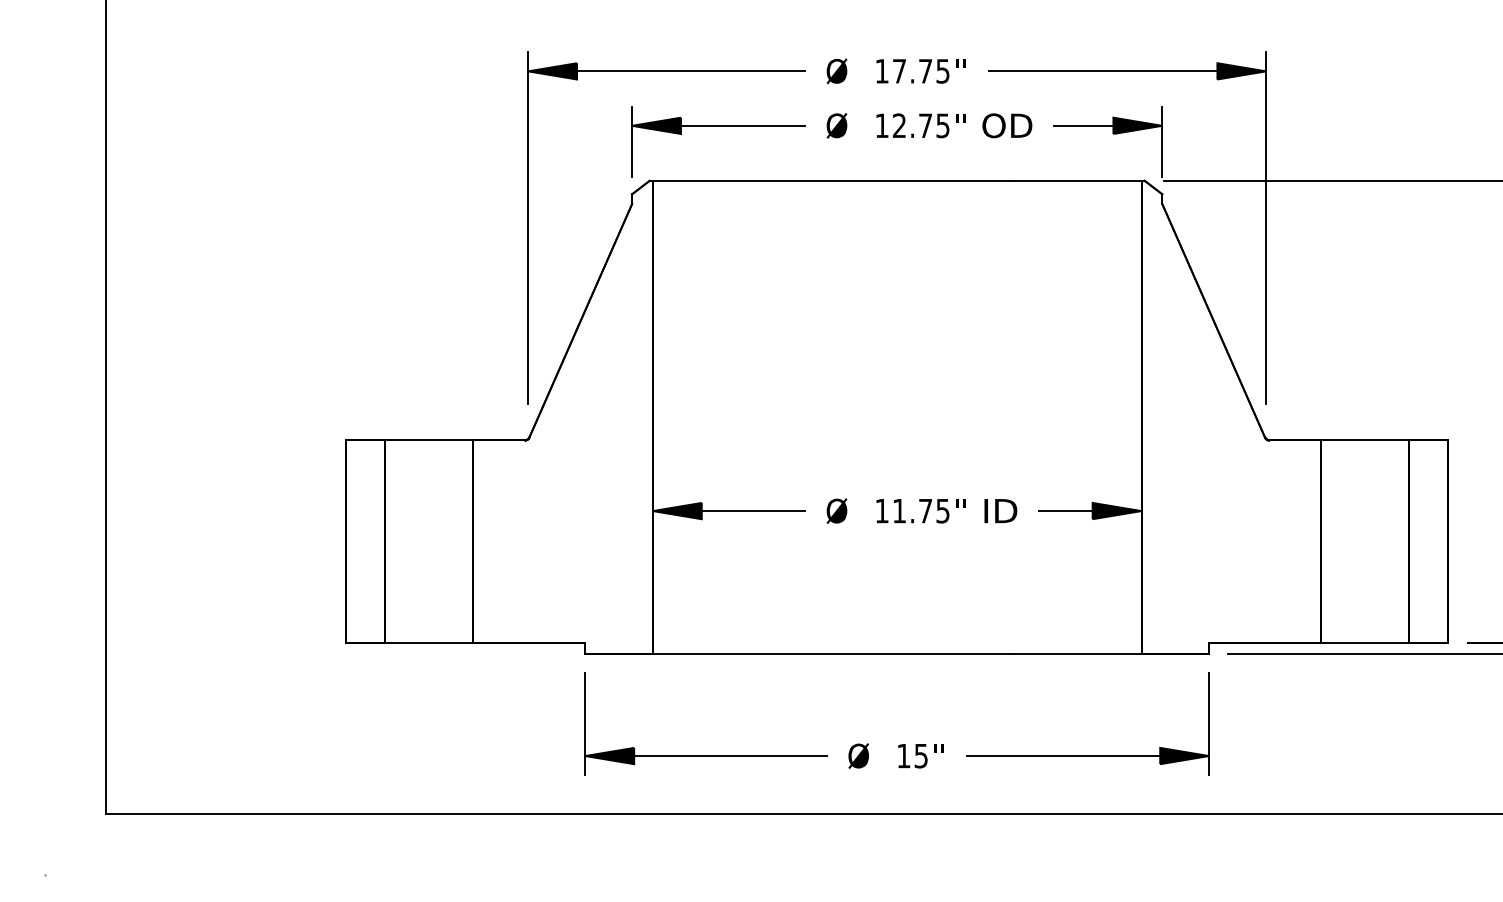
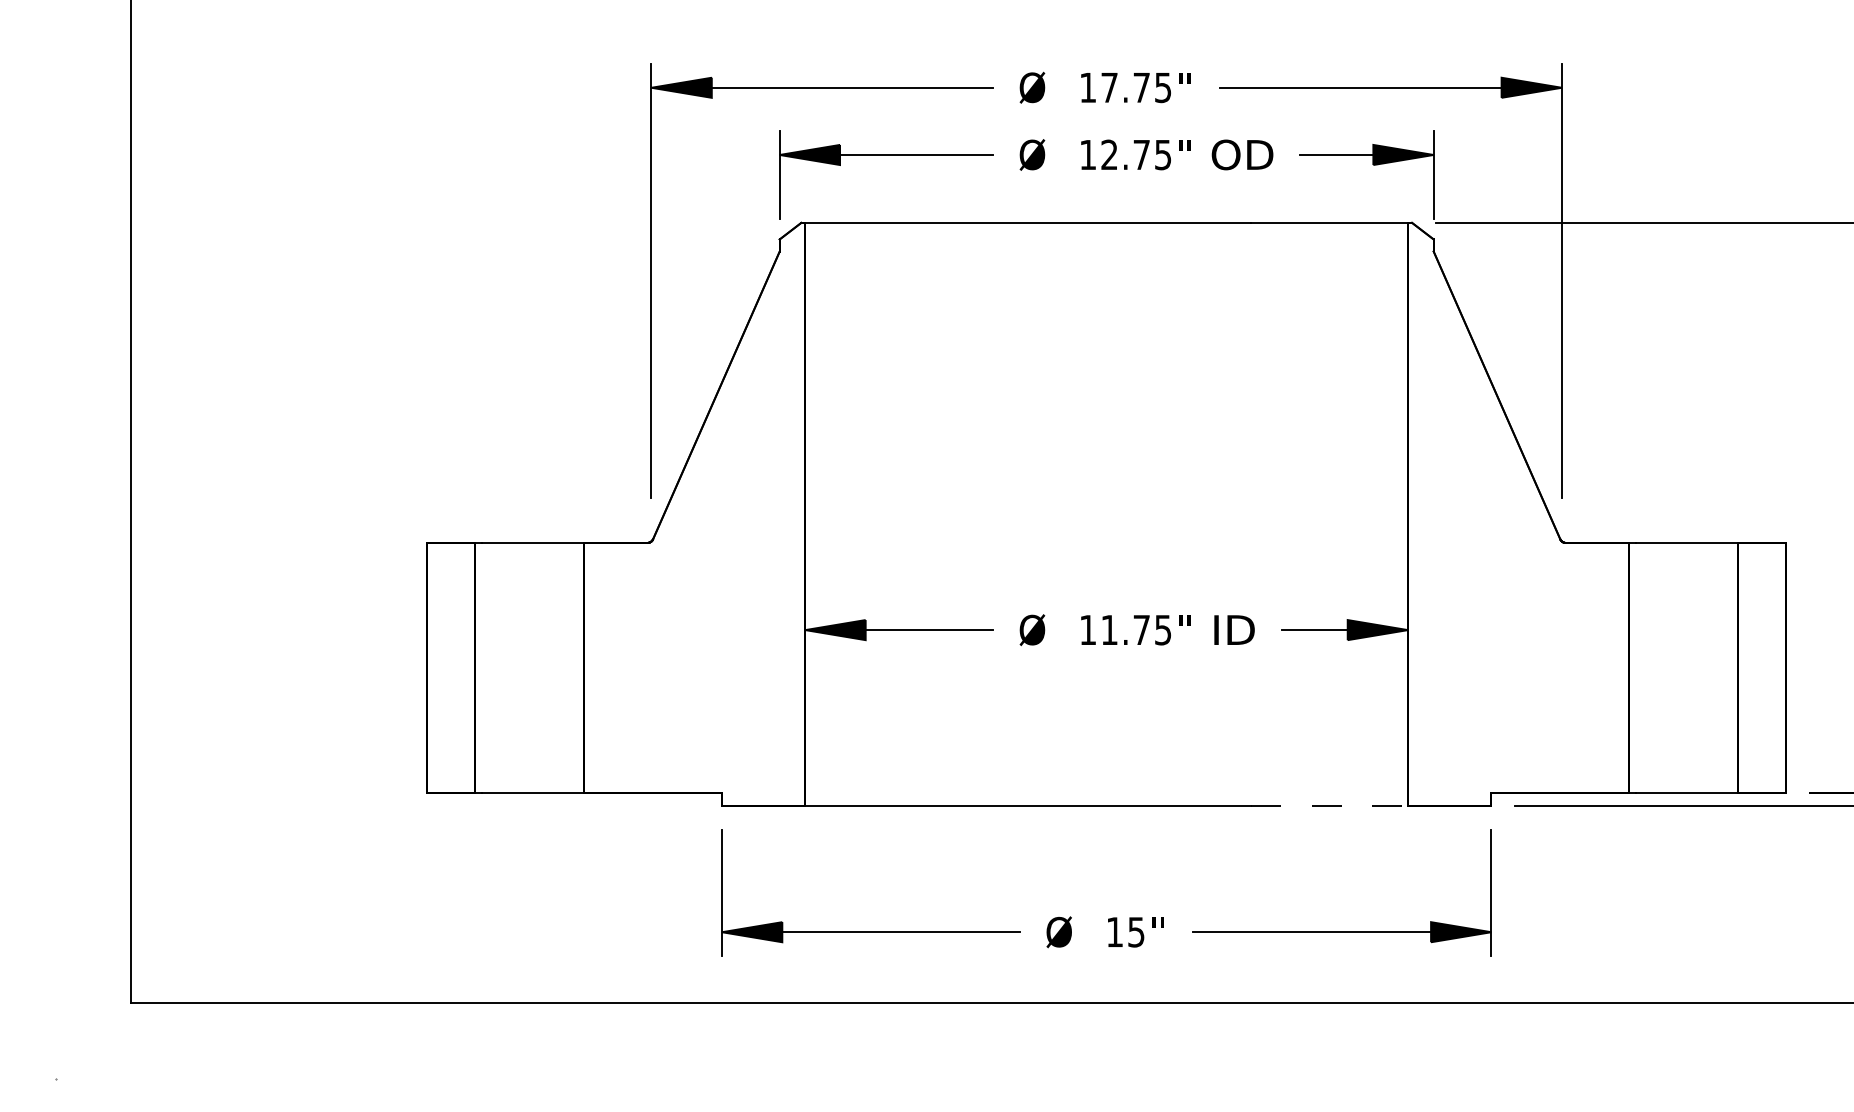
line: (1077, 653) -> (1329, 805), solid -> dashed

